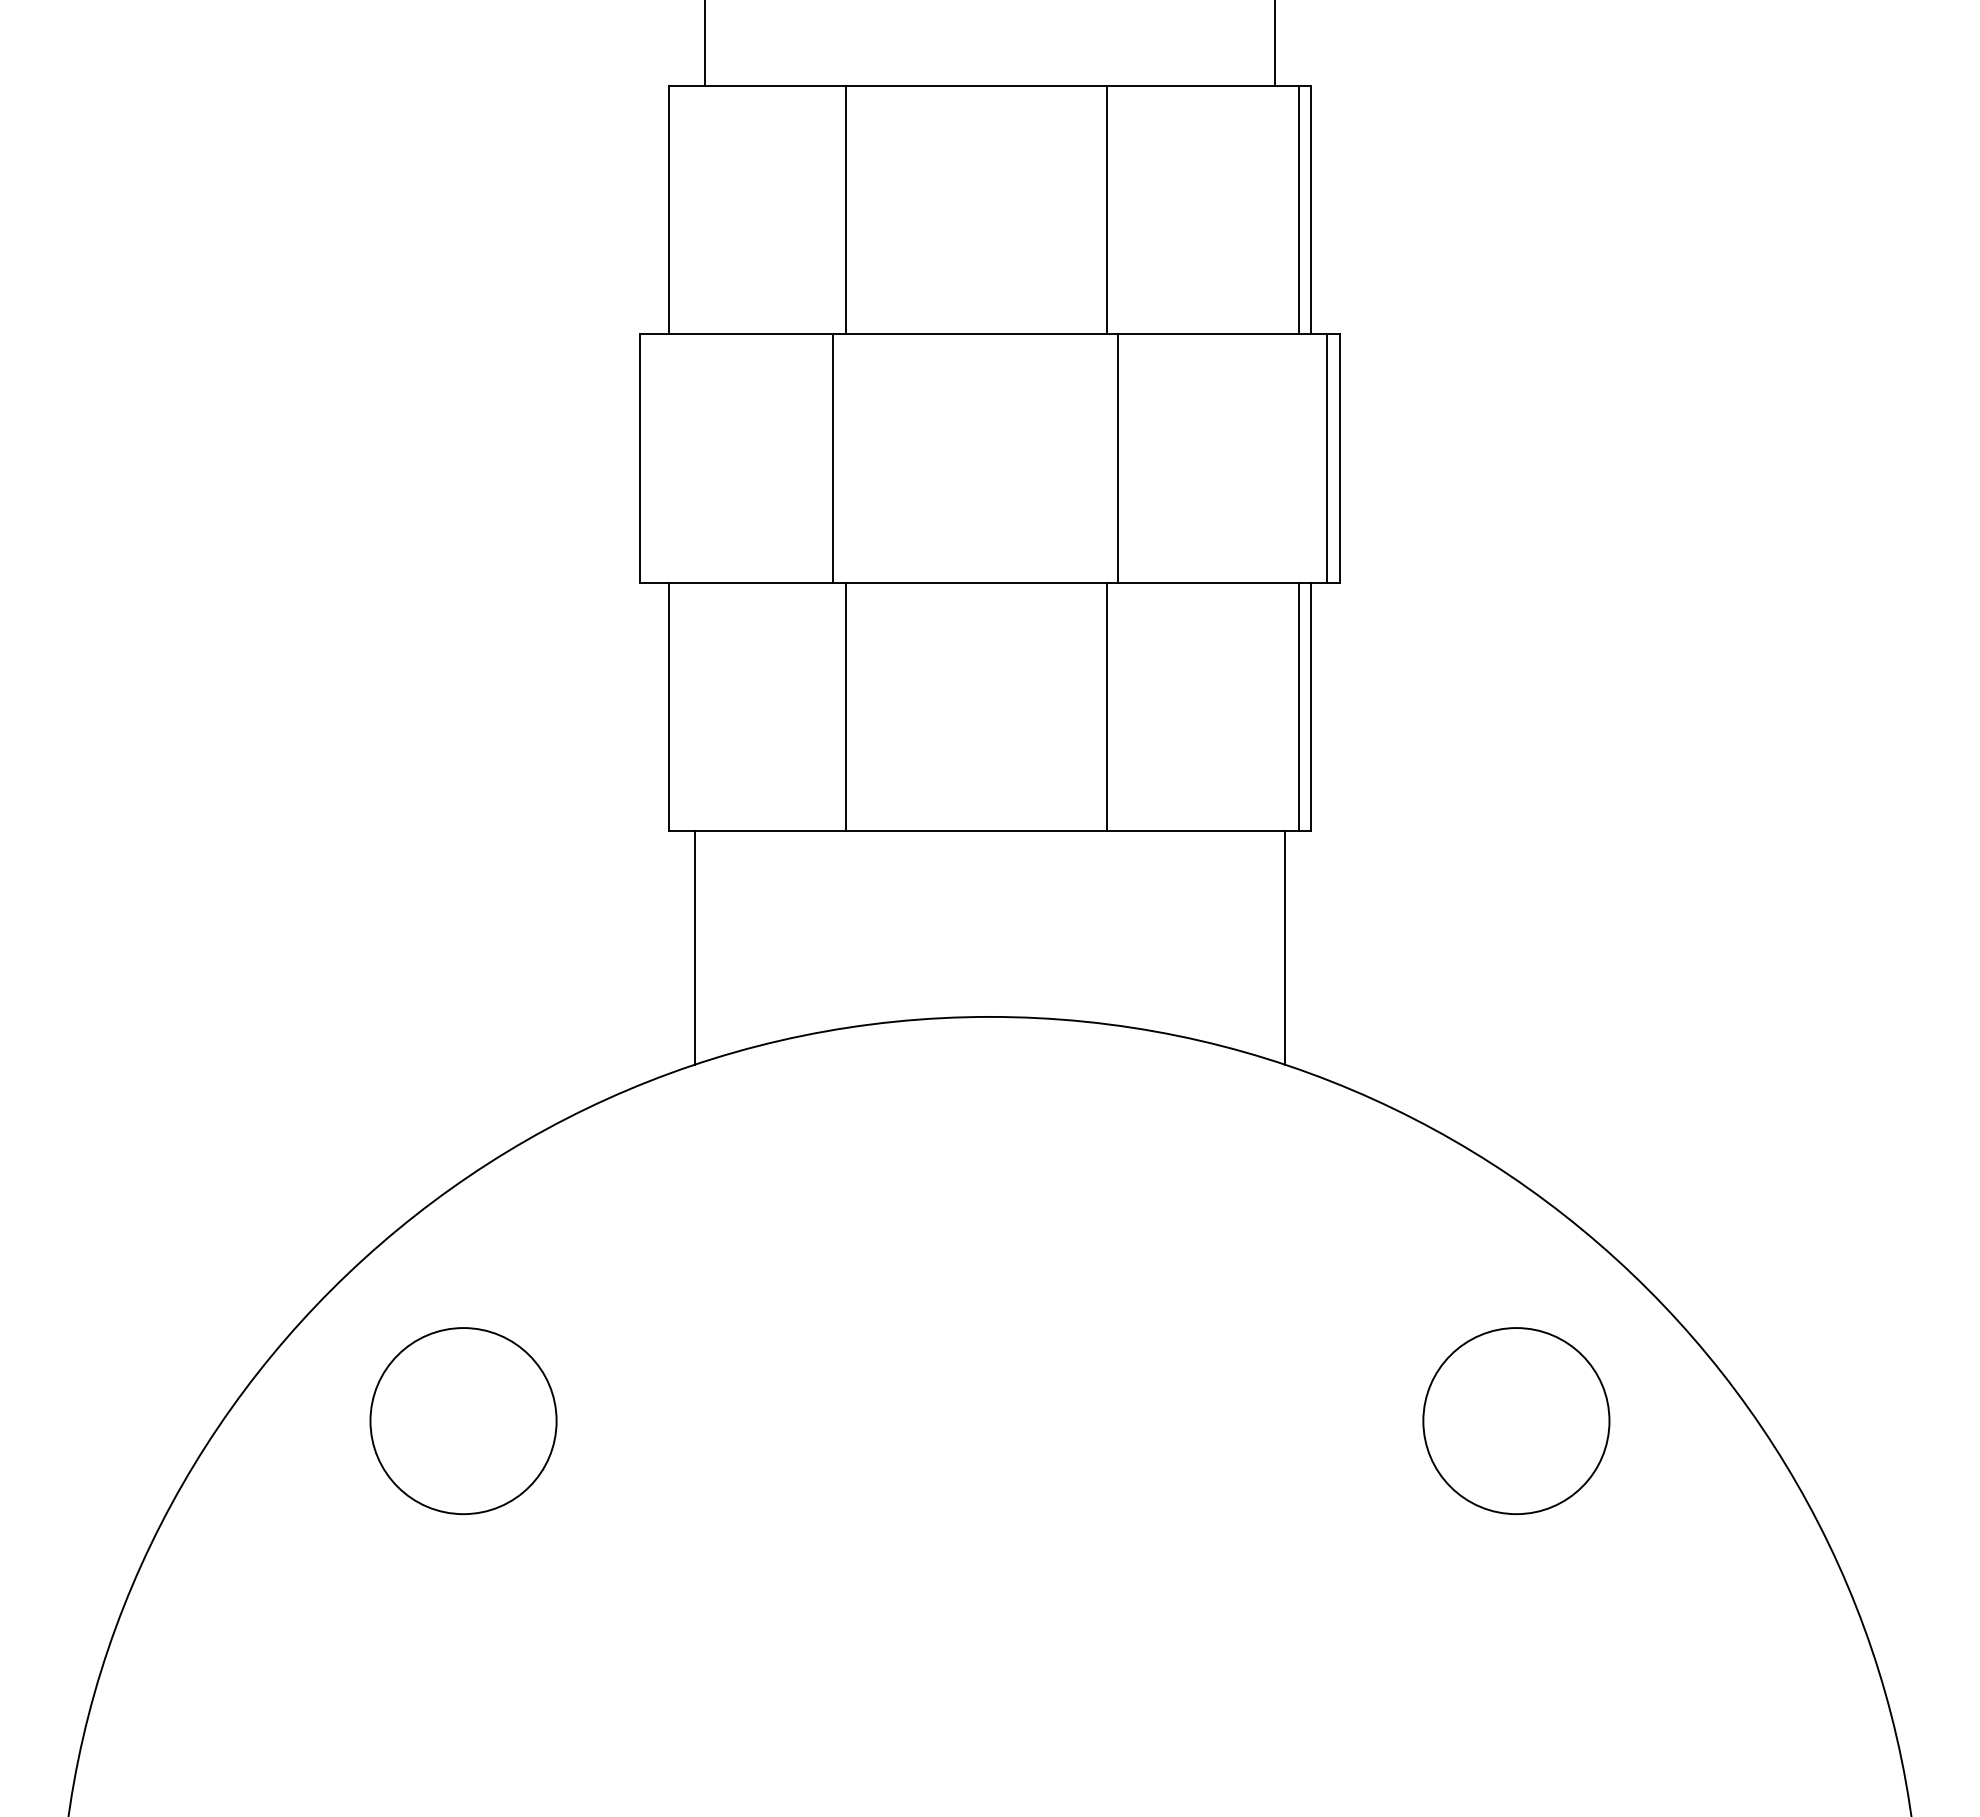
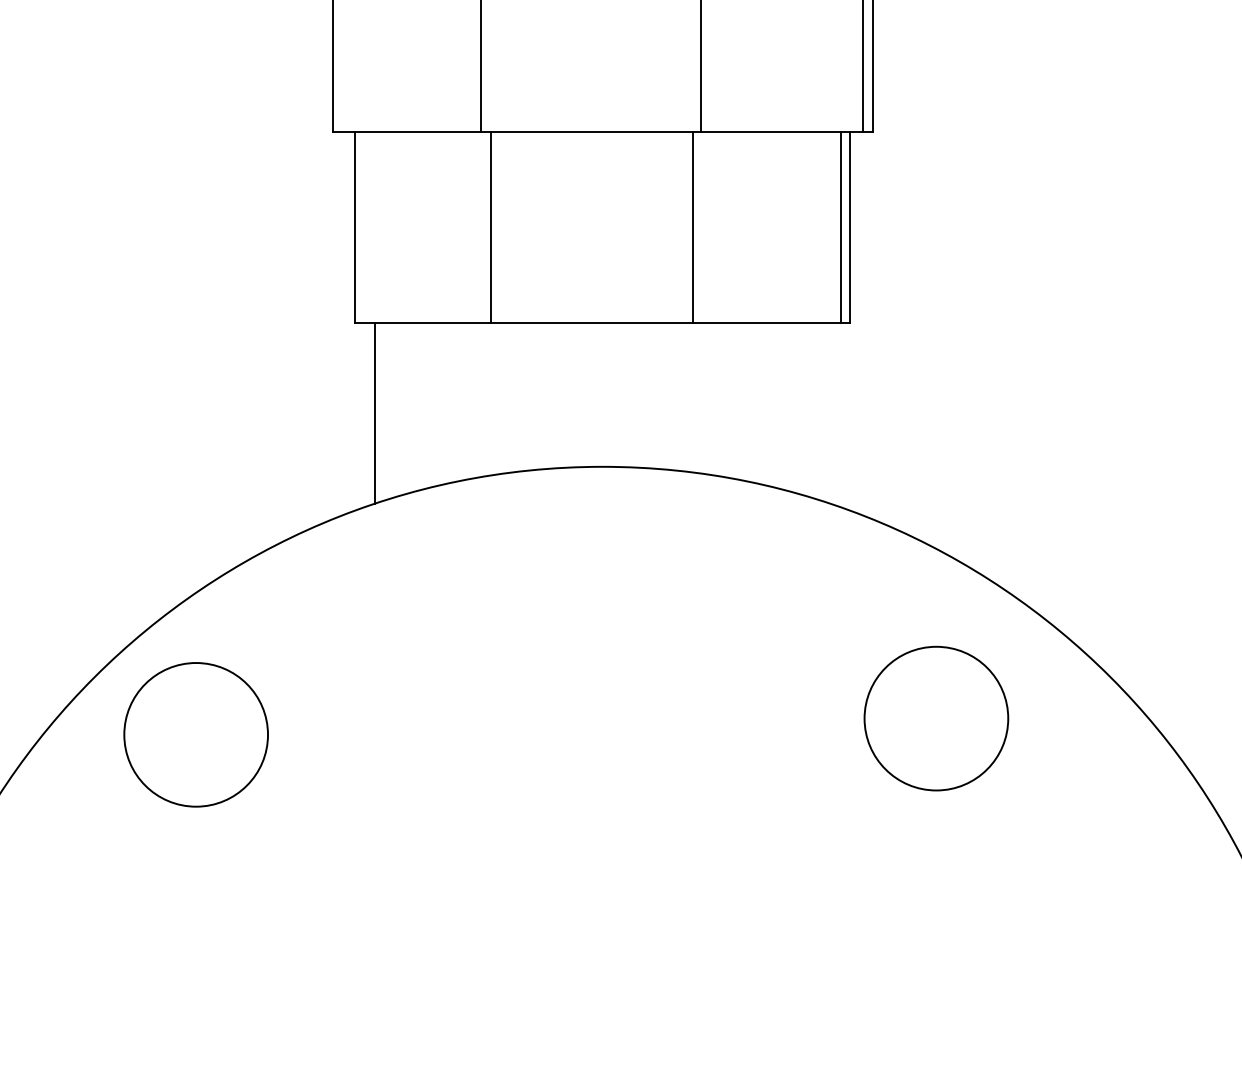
line: (1284, 947) -> (829, 413), removed
circle: (463, 1421) -> (196, 735), moved
circle: (1516, 1421) -> (936, 718), moved

